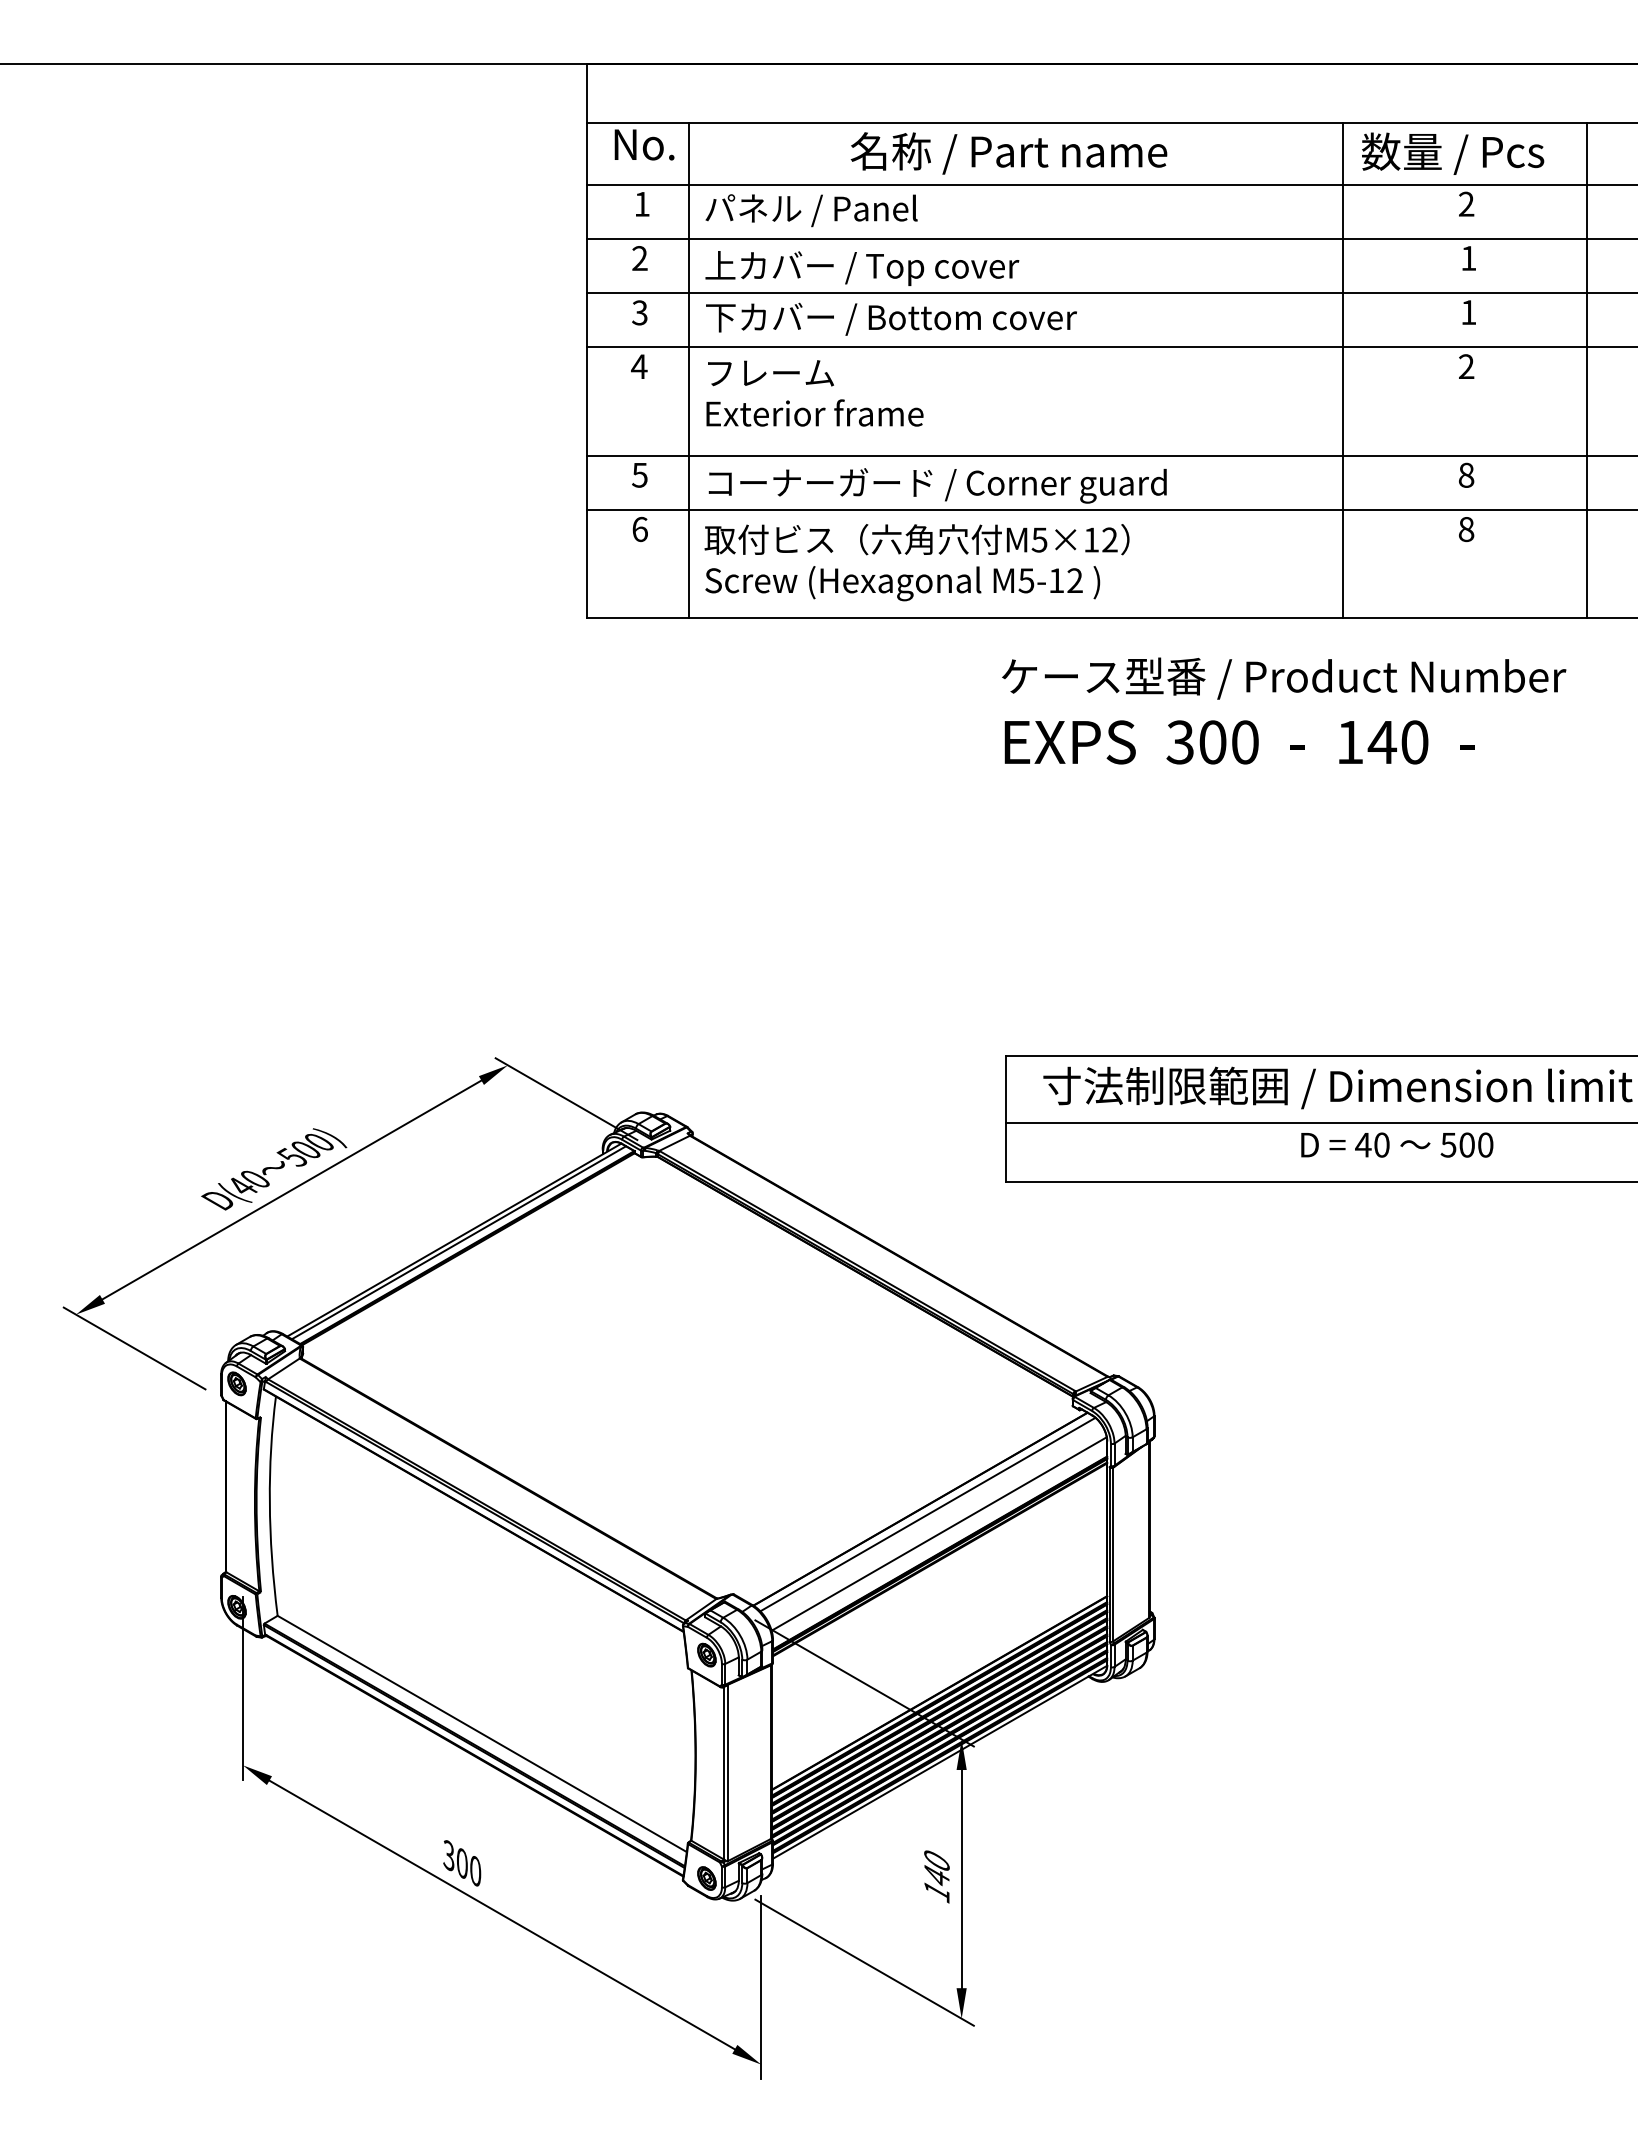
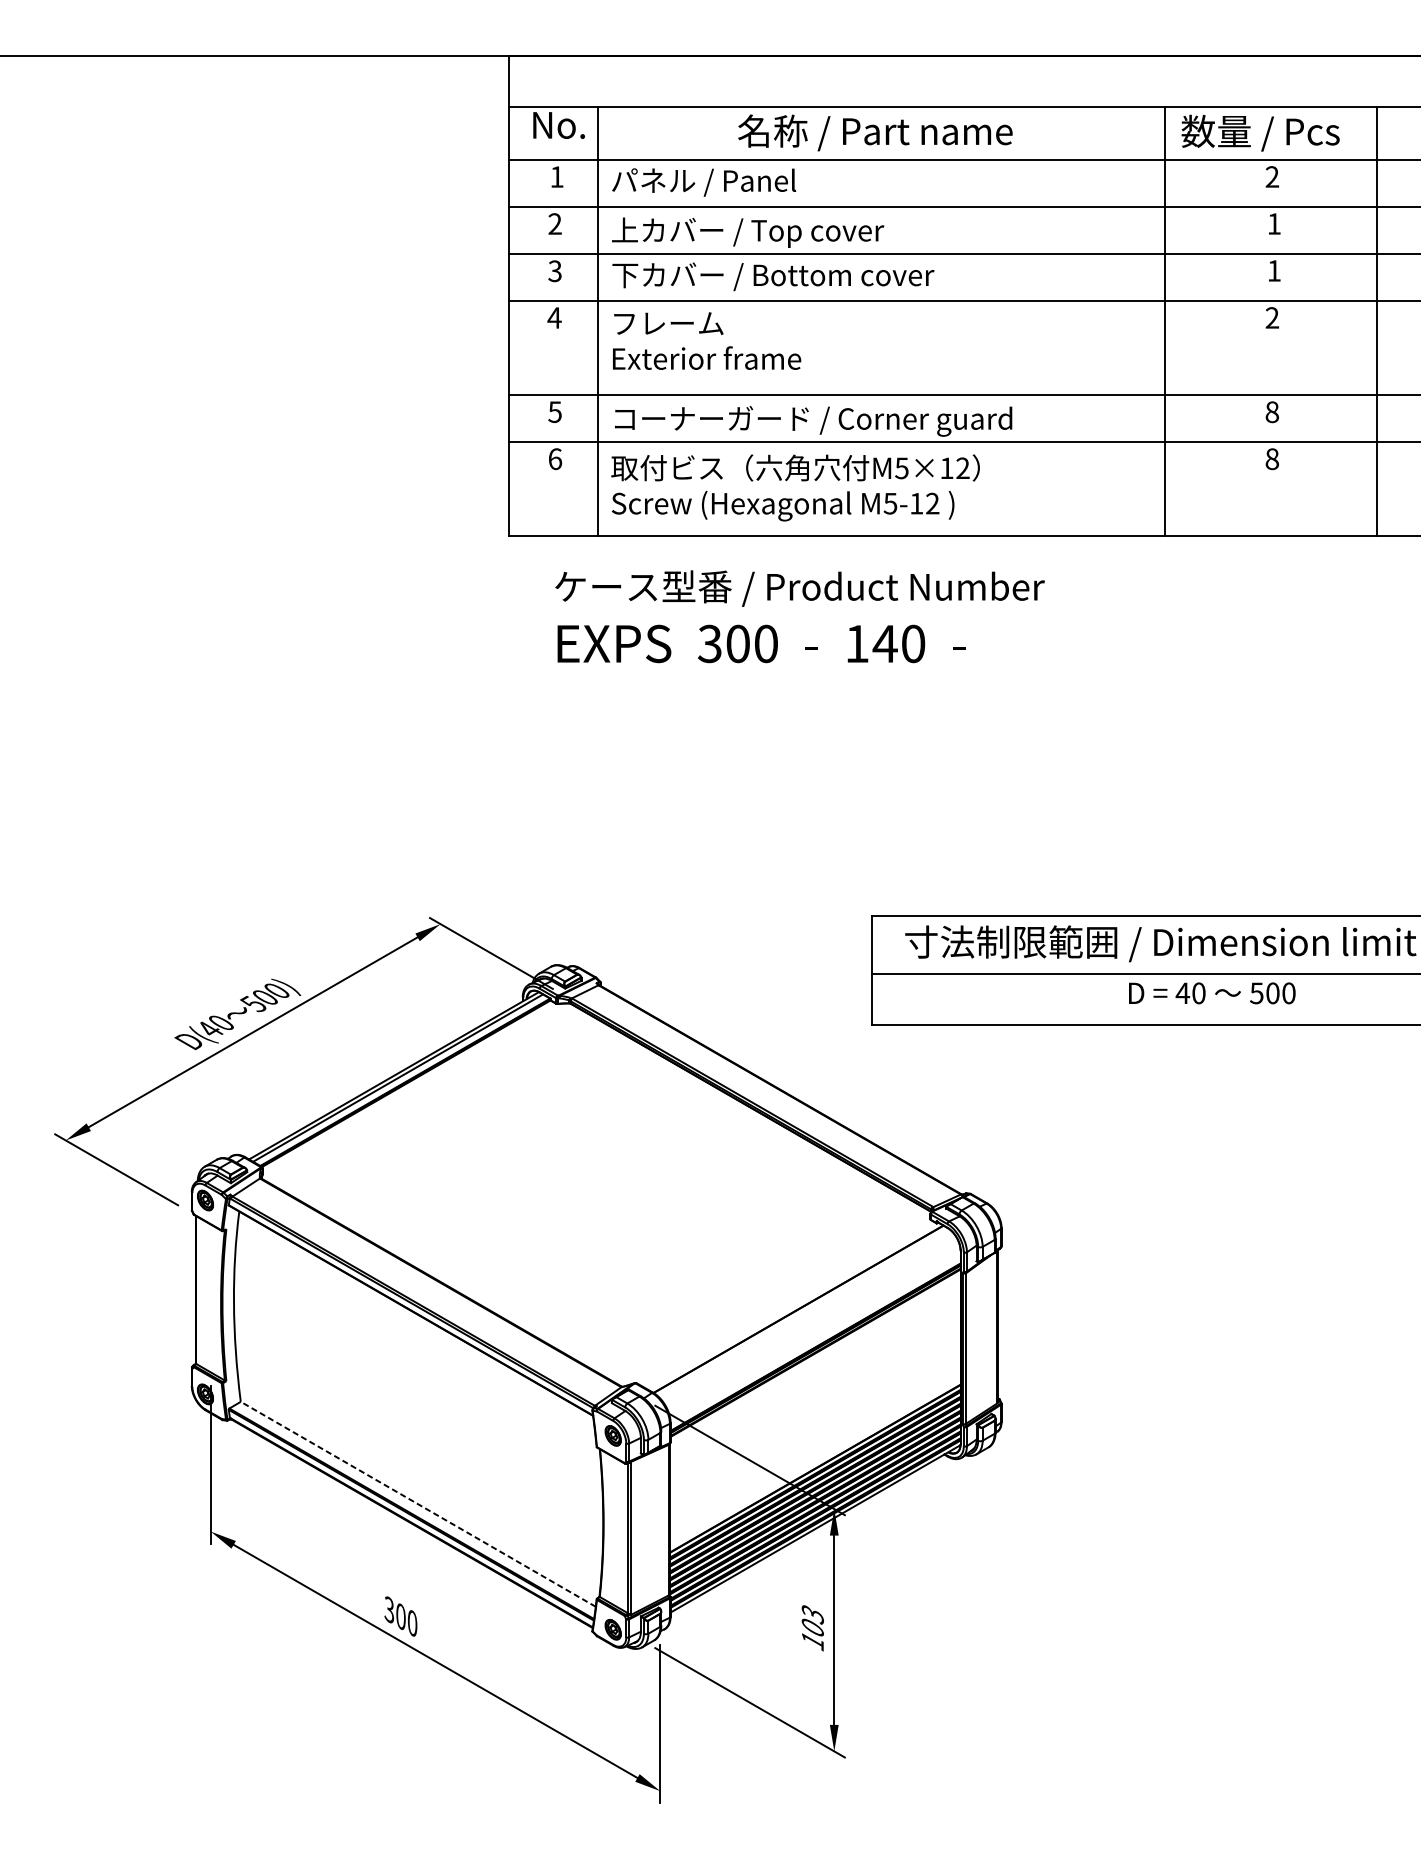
text: (1284, 710) -> (800, 616), moved
line: (927, 1514) -> (804, 1313), removed
line: (938, 1533) -> (814, 1330), removed
line: (481, 1733) -> (417, 1503), solid -> dashed
text: (936, 1868) -> (812, 1621), 140 -> 103

